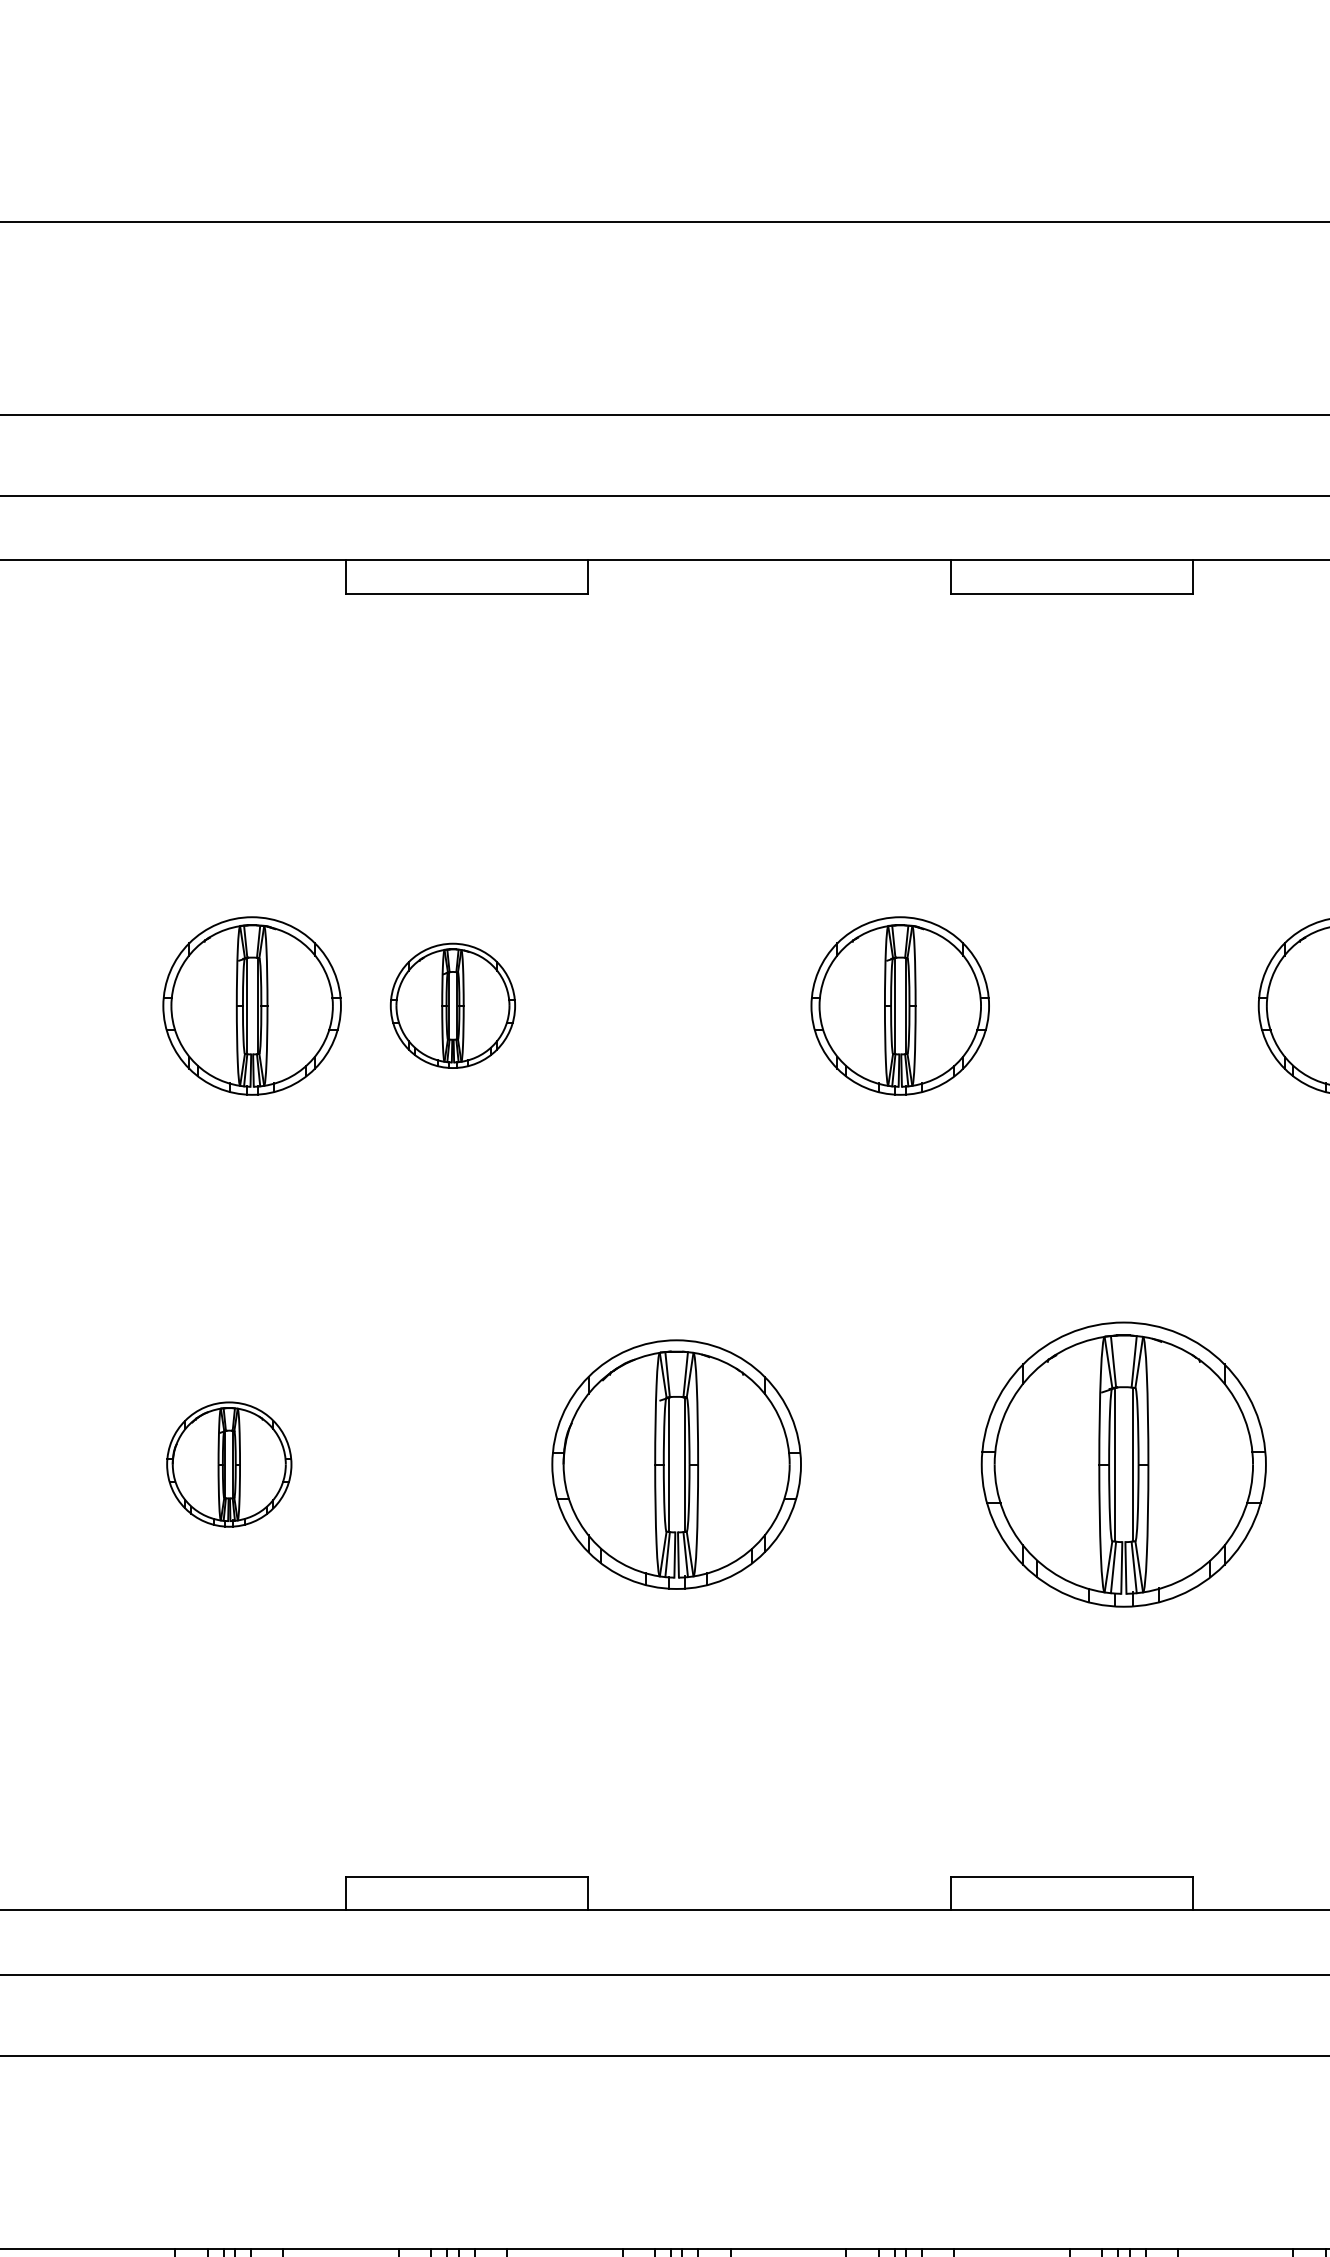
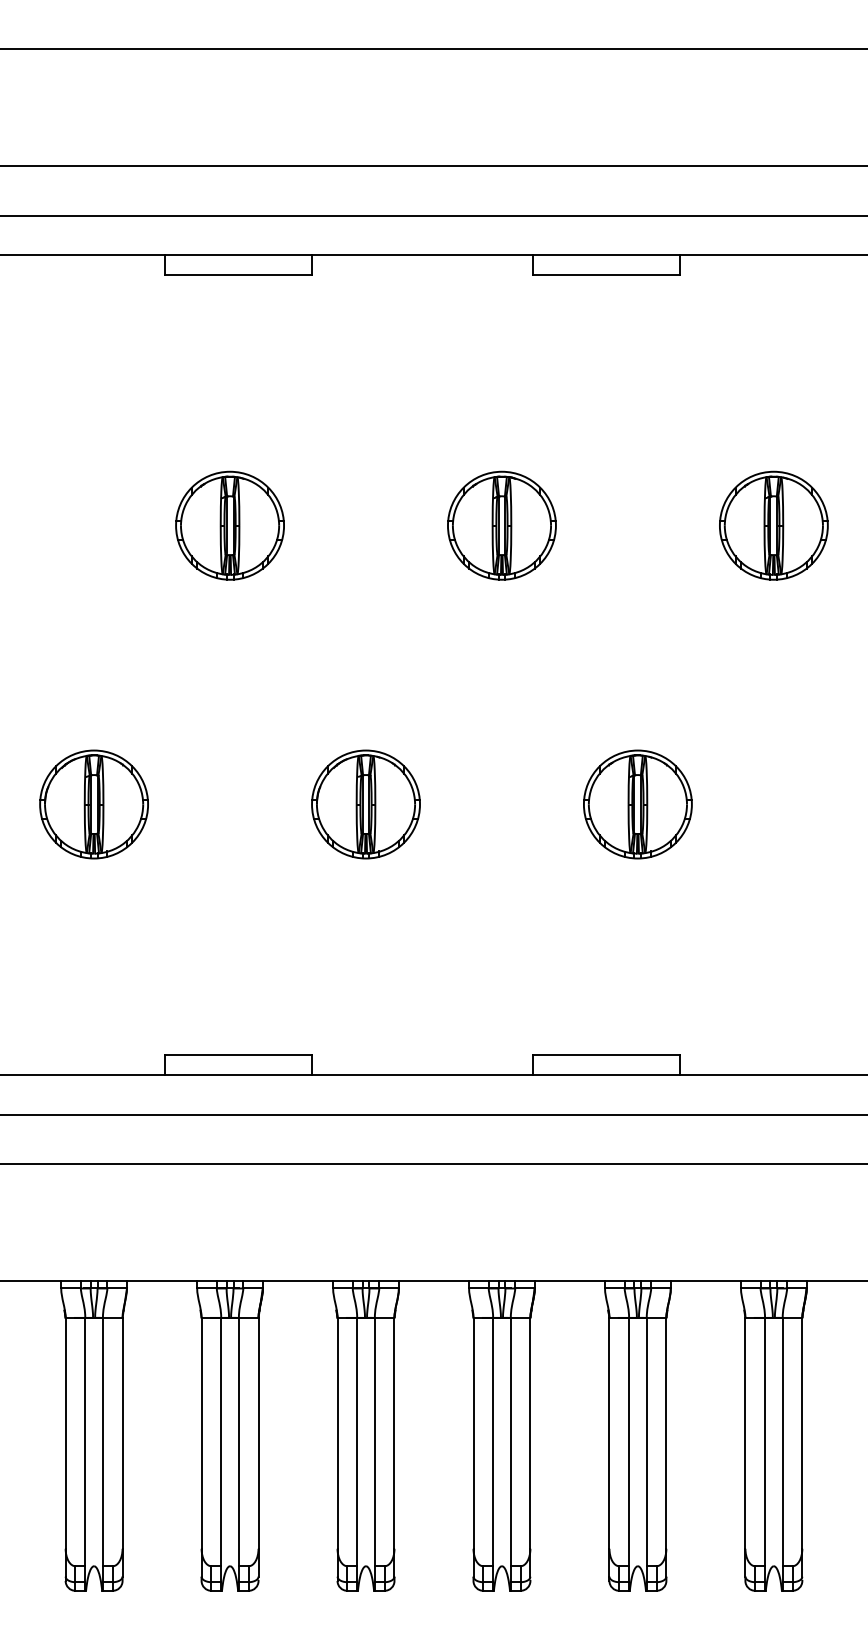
part: (251, 1005) -> (107, 525), removed
part: (452, 1005) -> (229, 525), size x1.43
part: (228, 1464) -> (93, 804), size x1.43
part: (675, 1464) -> (365, 804), size x0.71
part: (1123, 1464) -> (637, 804), size x0.62

